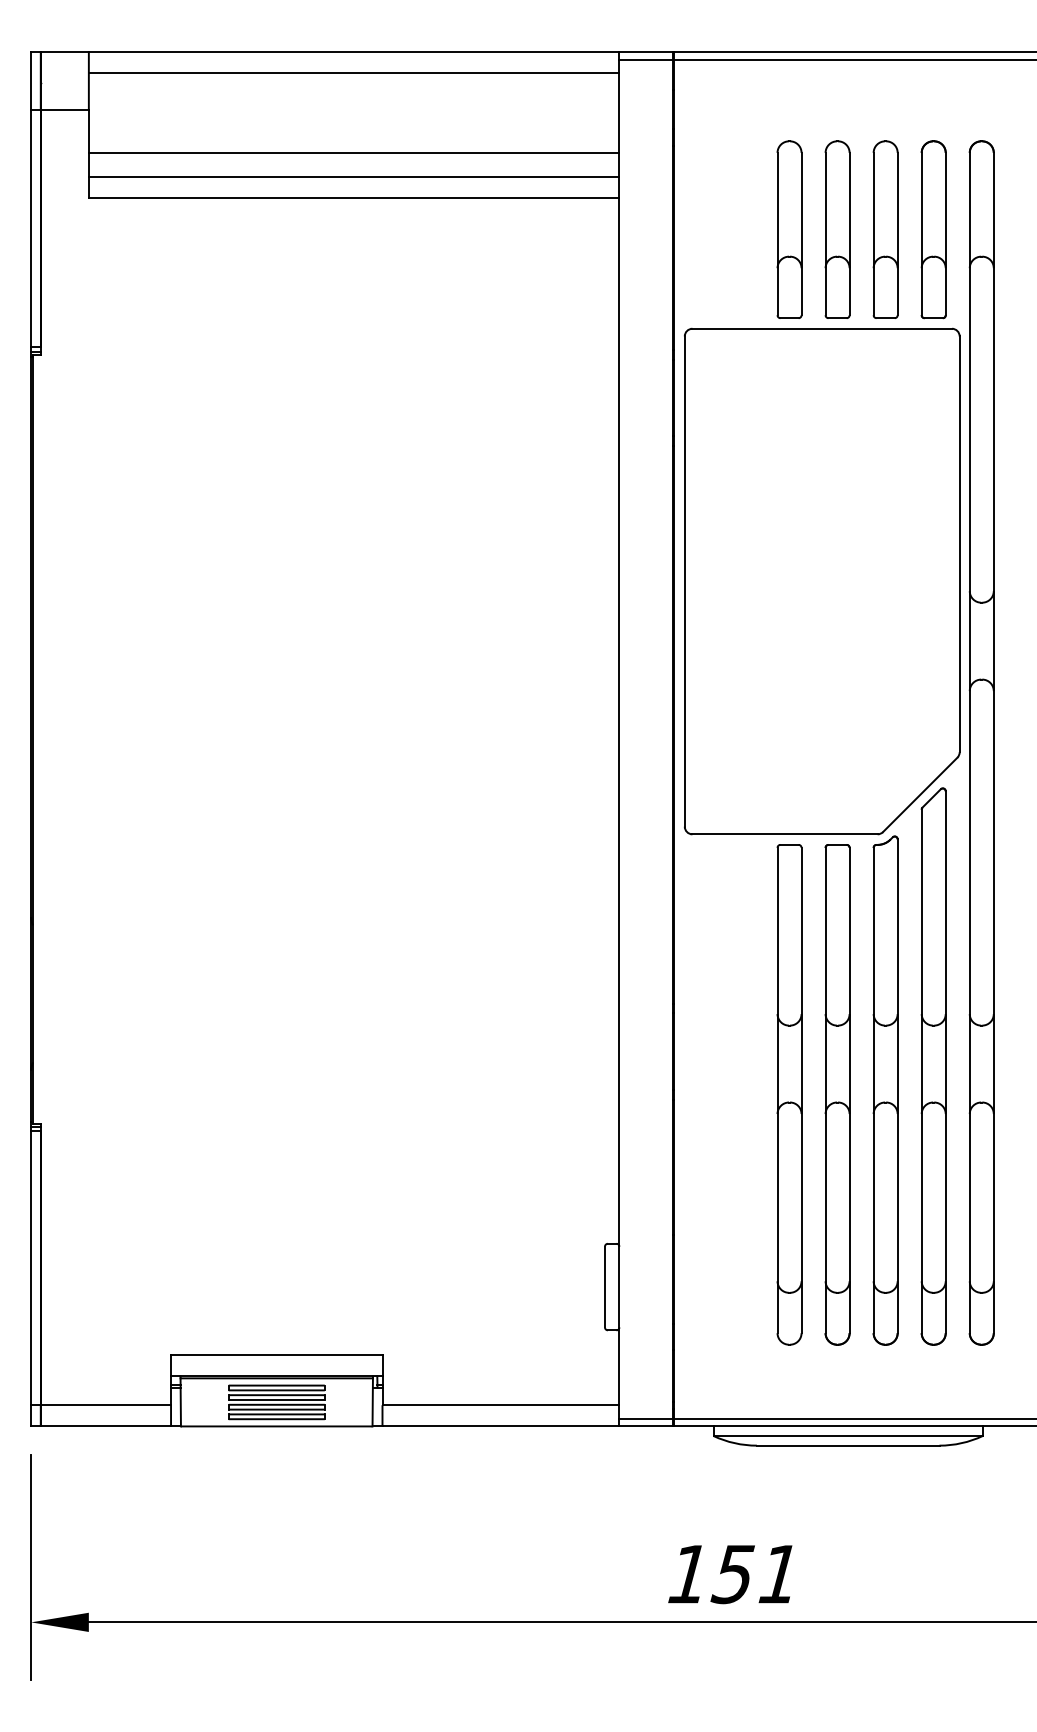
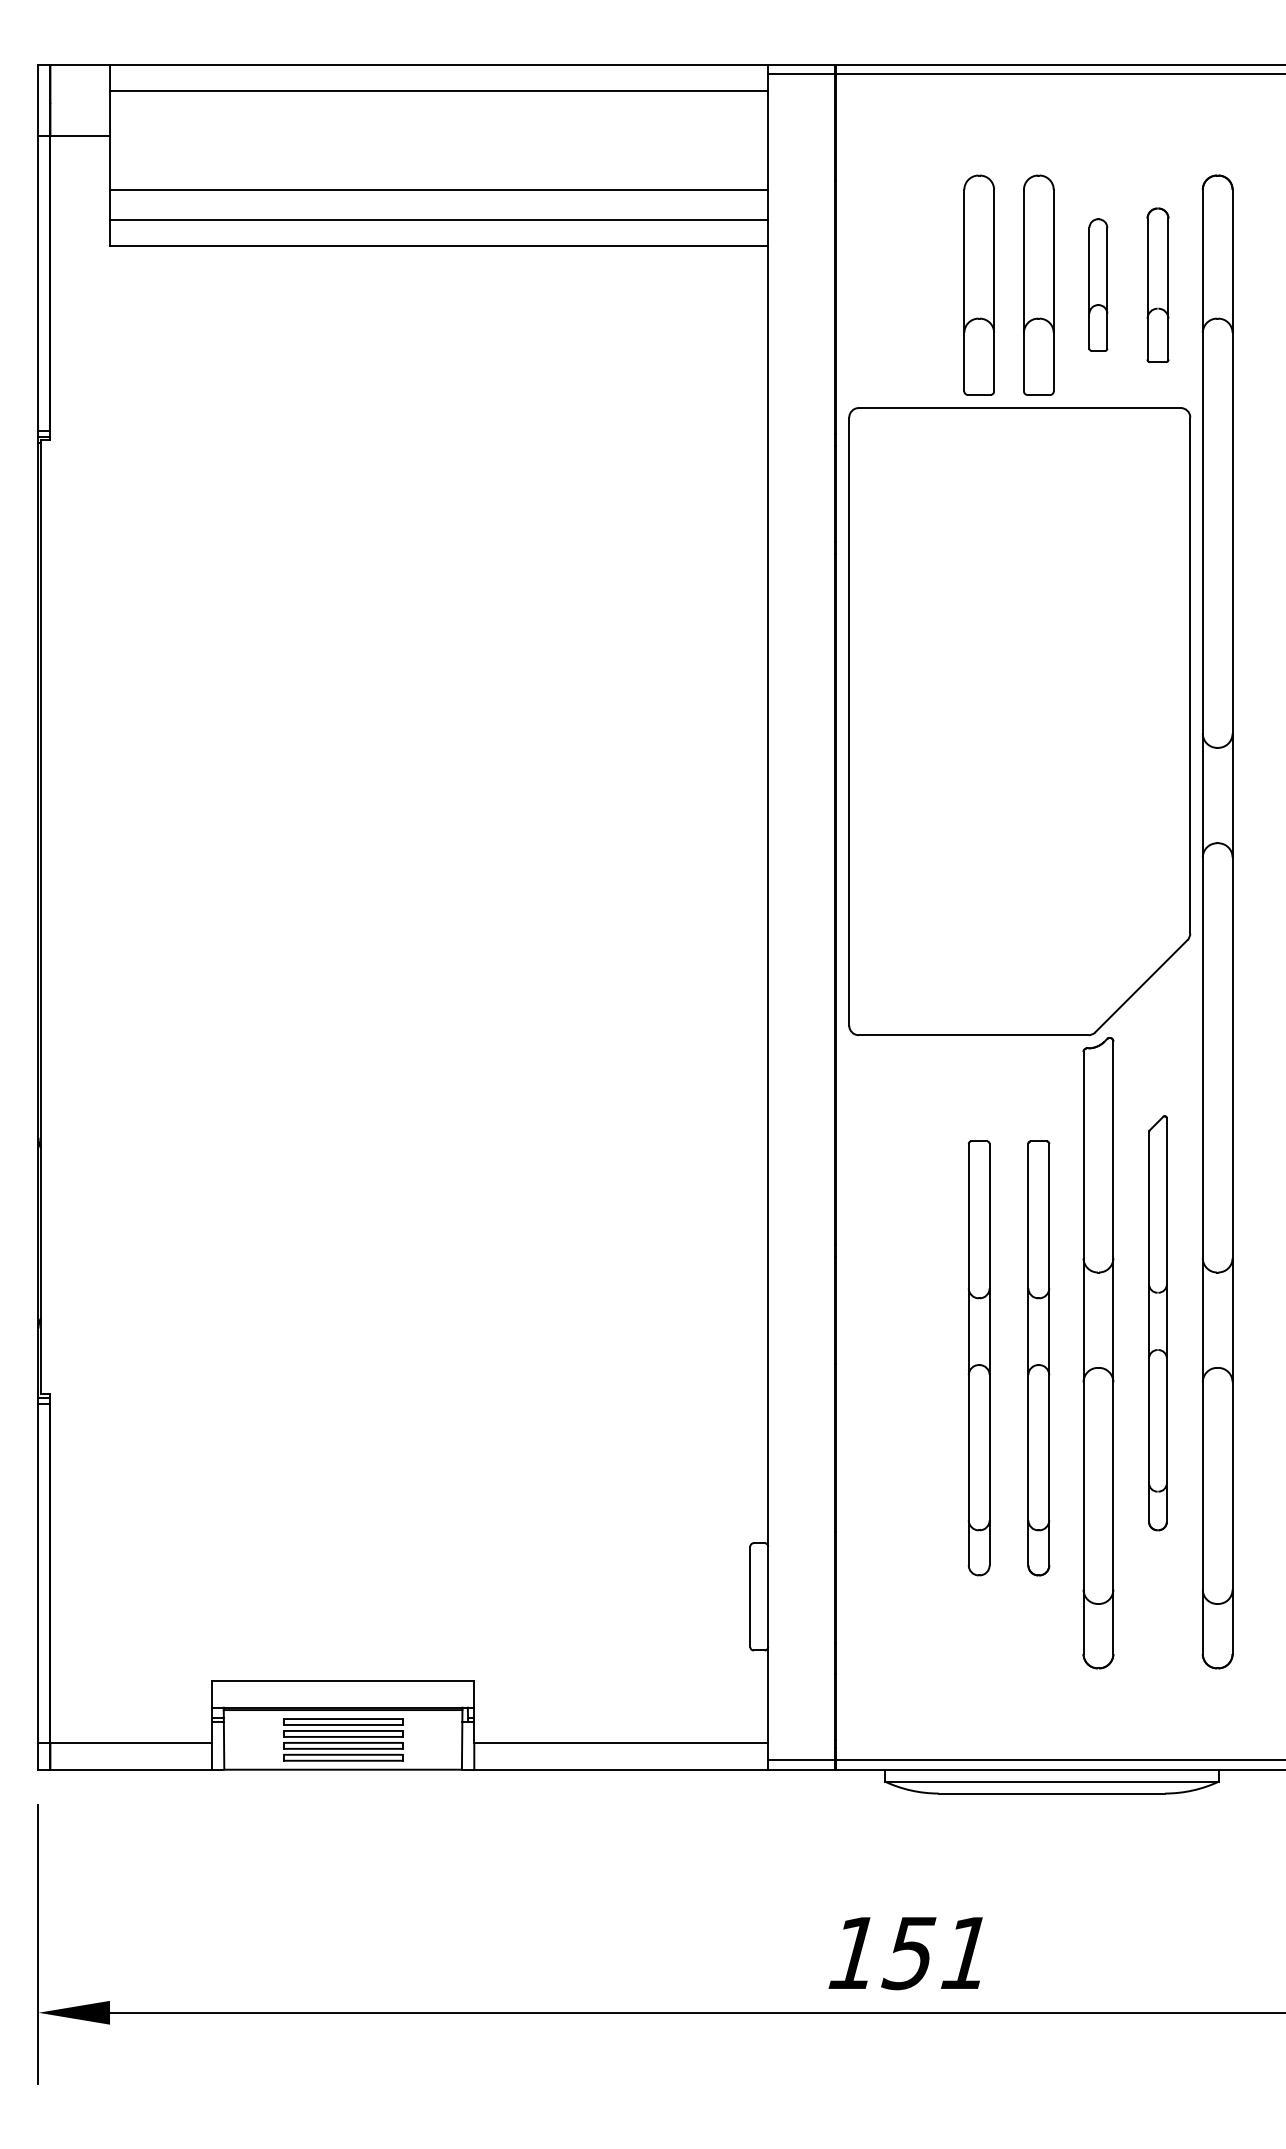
part: (885, 229) -> (1098, 284), size x0.6
part: (933, 229) -> (1157, 284), size x0.7
part: (933, 1066) -> (1157, 1323), size x0.6
part: (789, 1094) -> (979, 1357), size x0.7
part: (837, 1094) -> (1038, 1357), size x0.7

